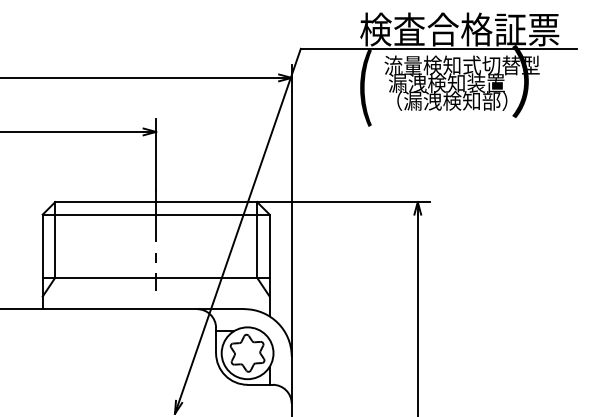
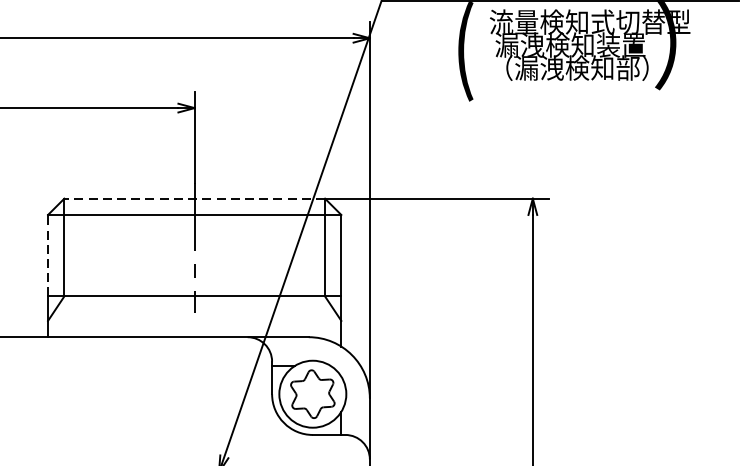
line: (156, 202) -> (195, 199), solid -> dashed
line: (42, 246) -> (47, 256), solid -> dashed

